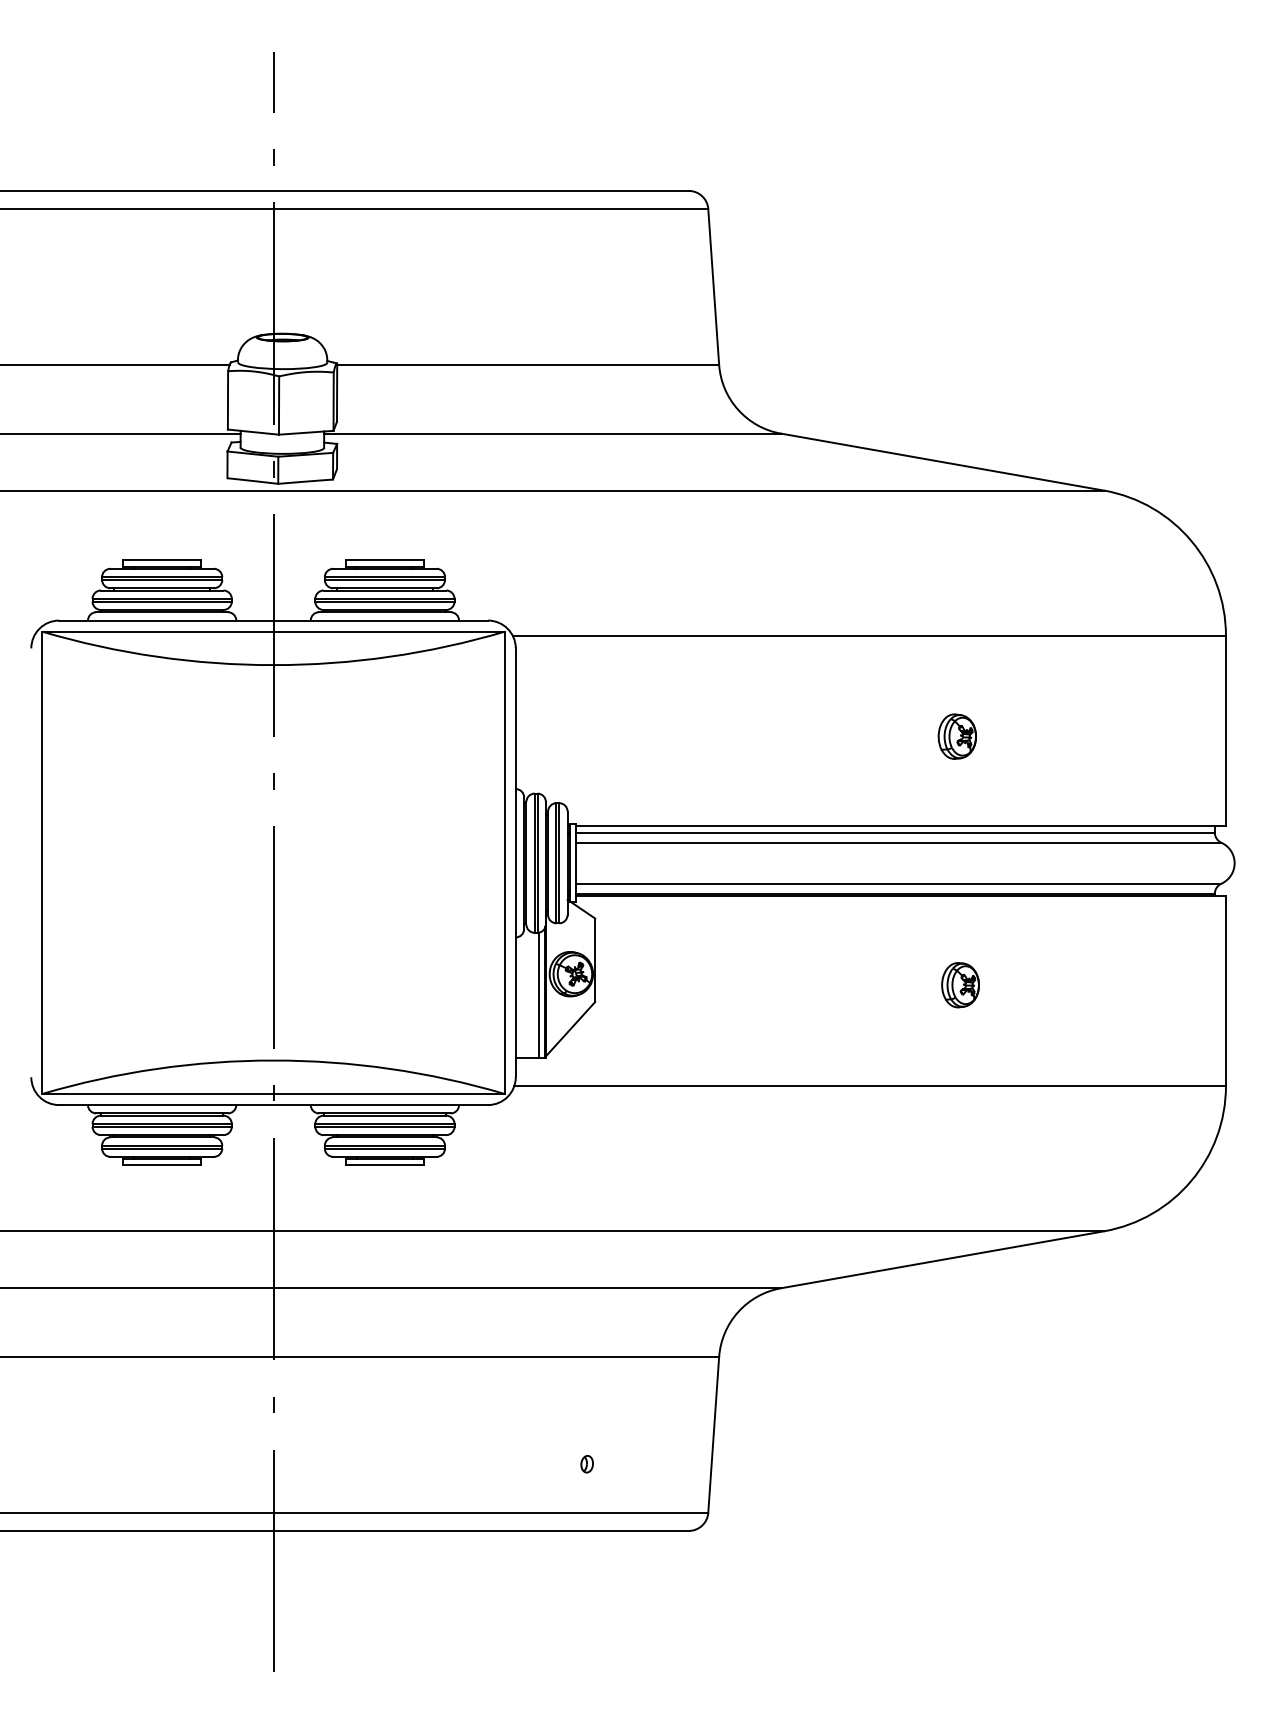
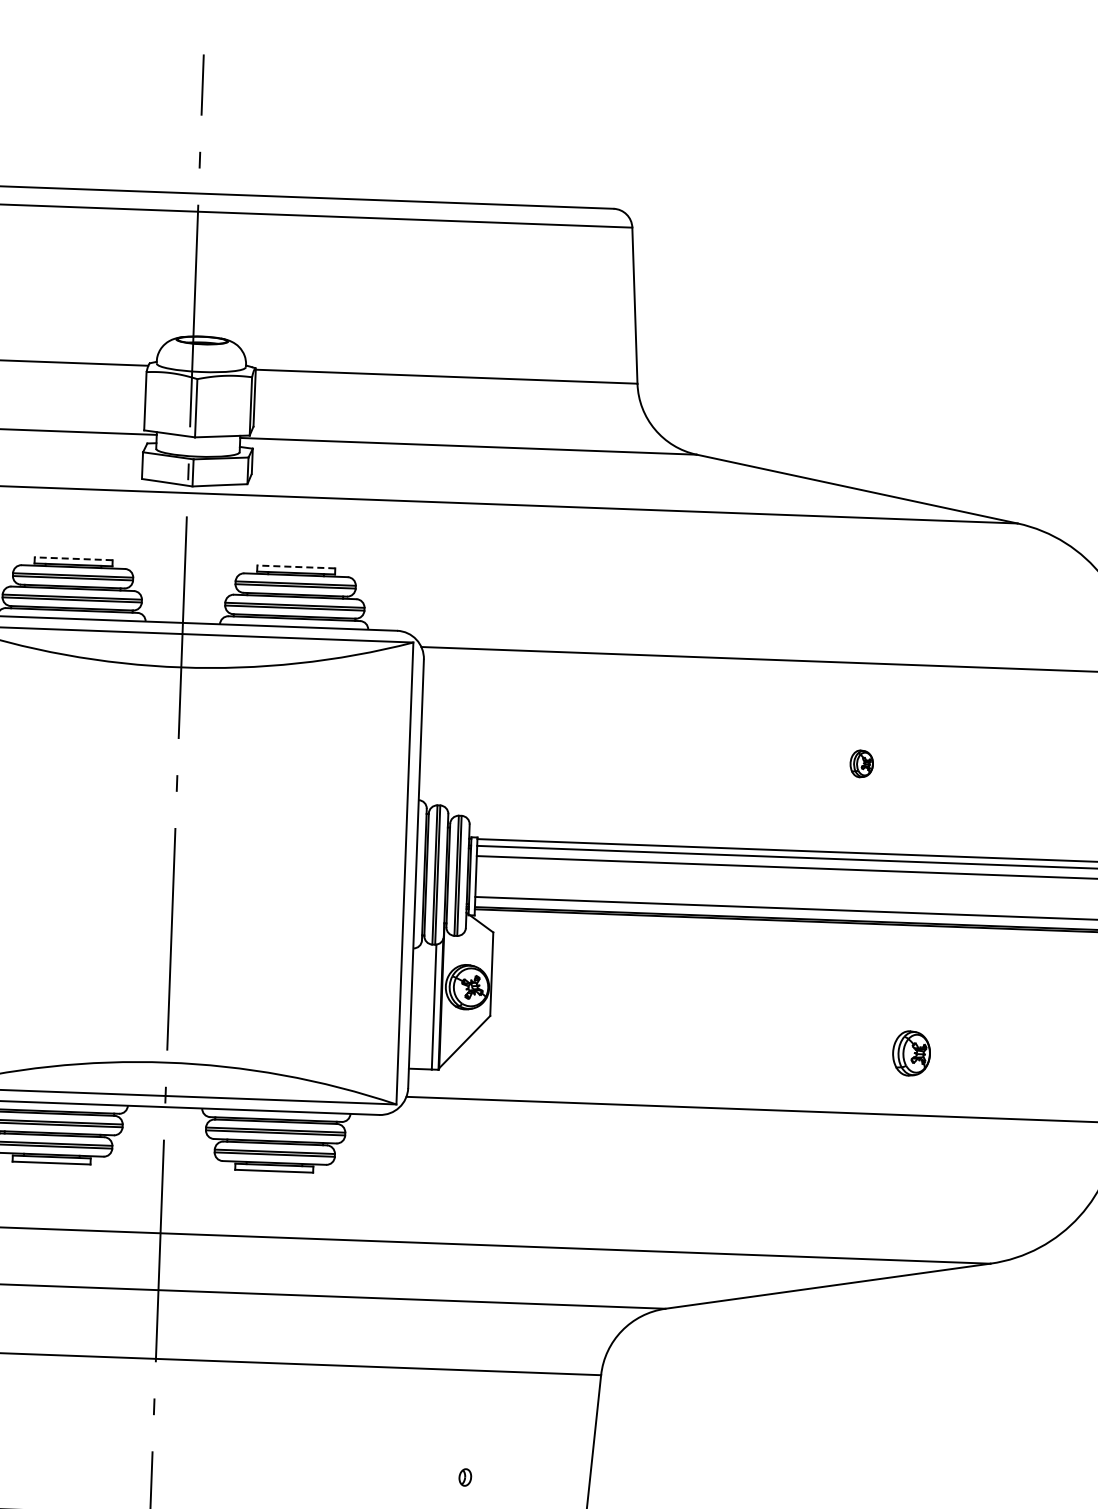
line: (162, 560) -> (74, 558), solid -> dashed
line: (384, 560) -> (295, 566), solid -> dashed
part: (956, 736) -> (861, 763), size x0.6
part: (960, 985) -> (911, 1053), moved

